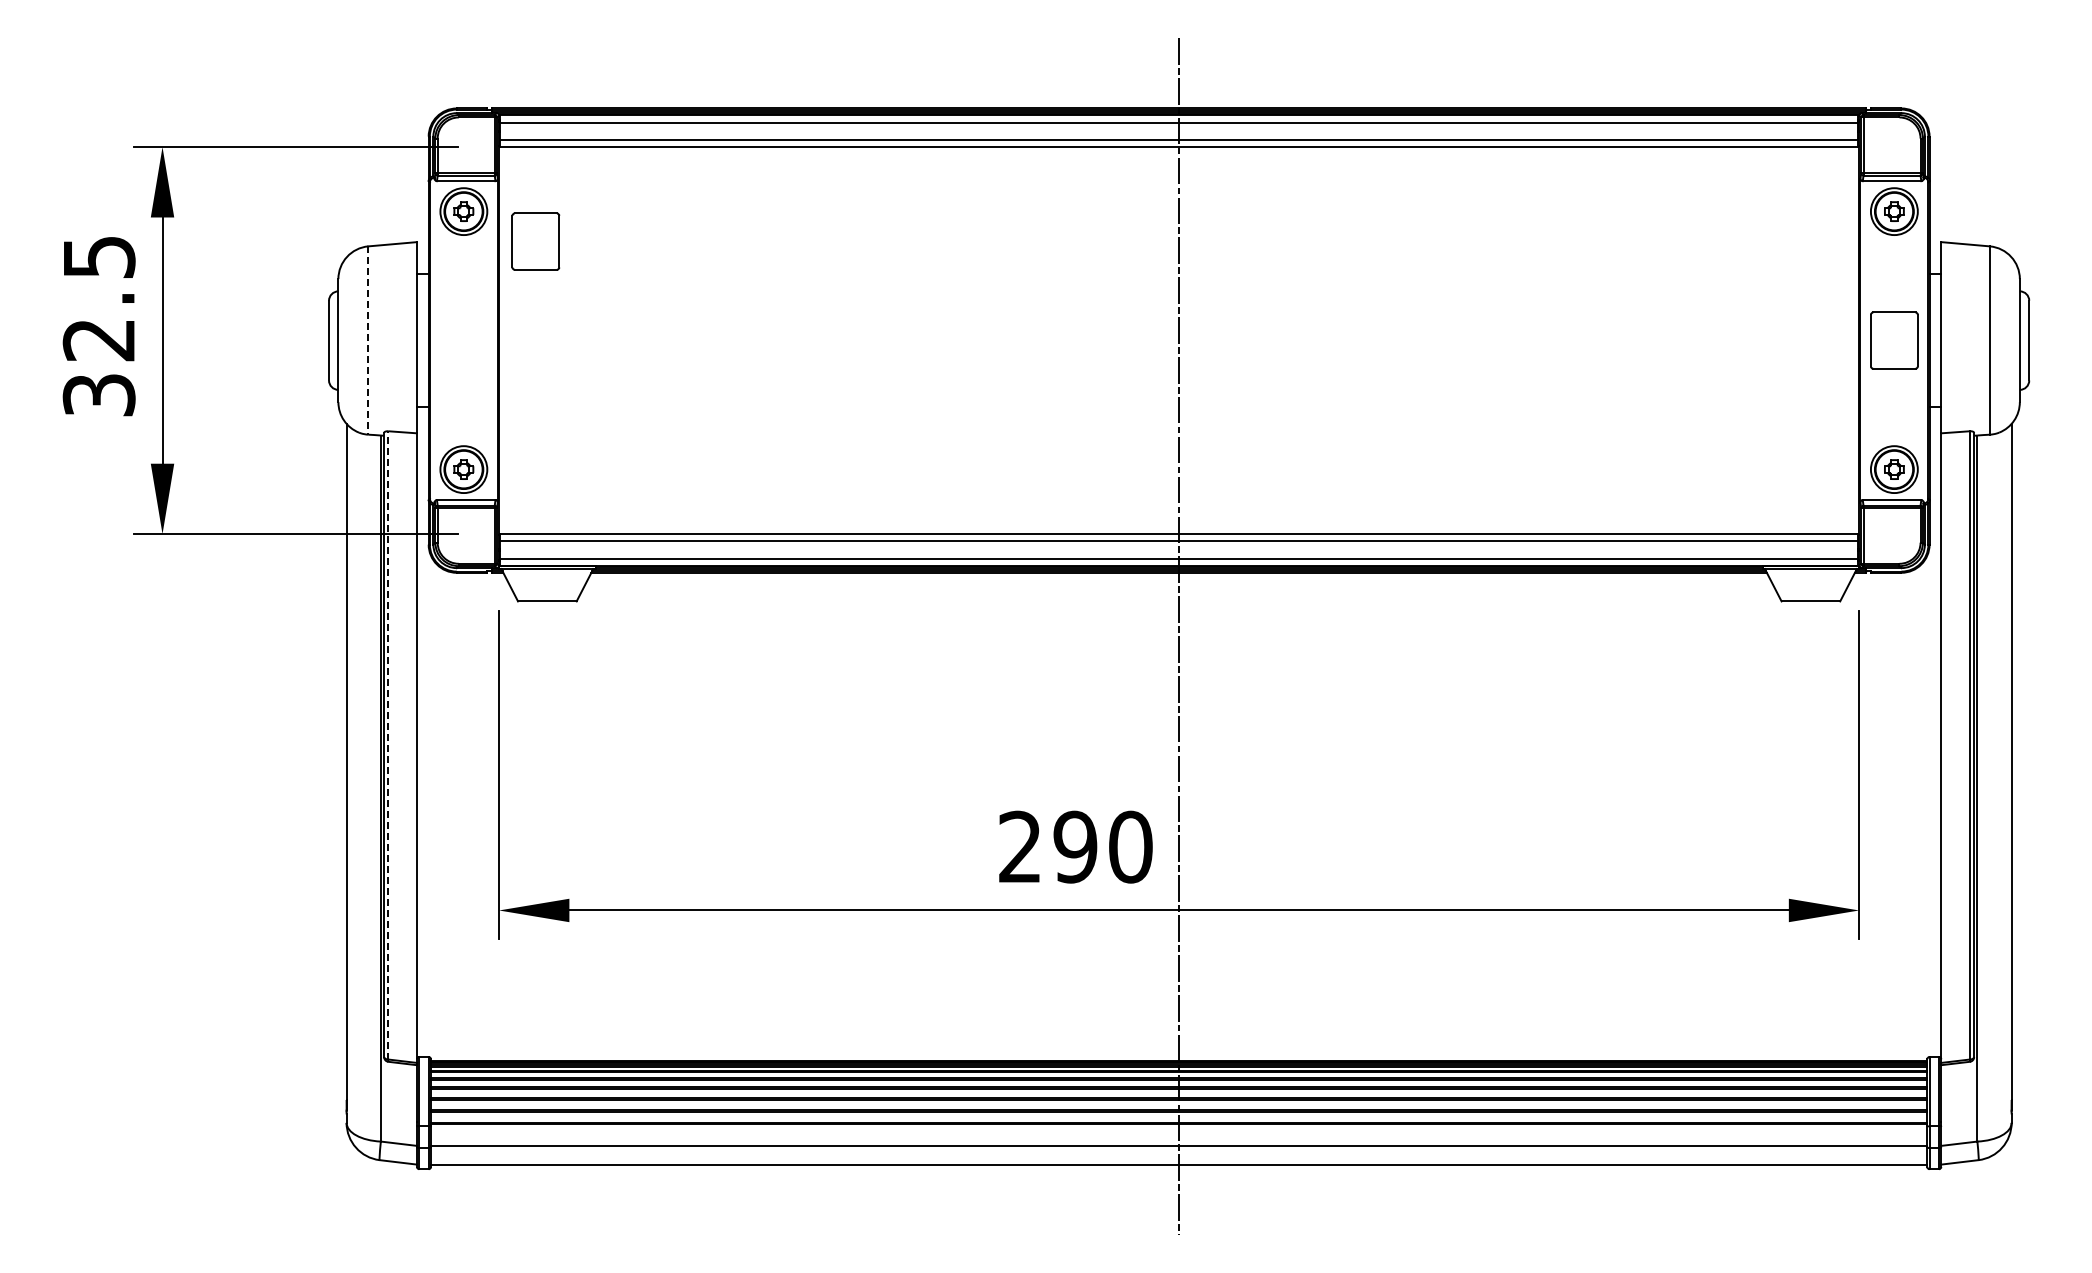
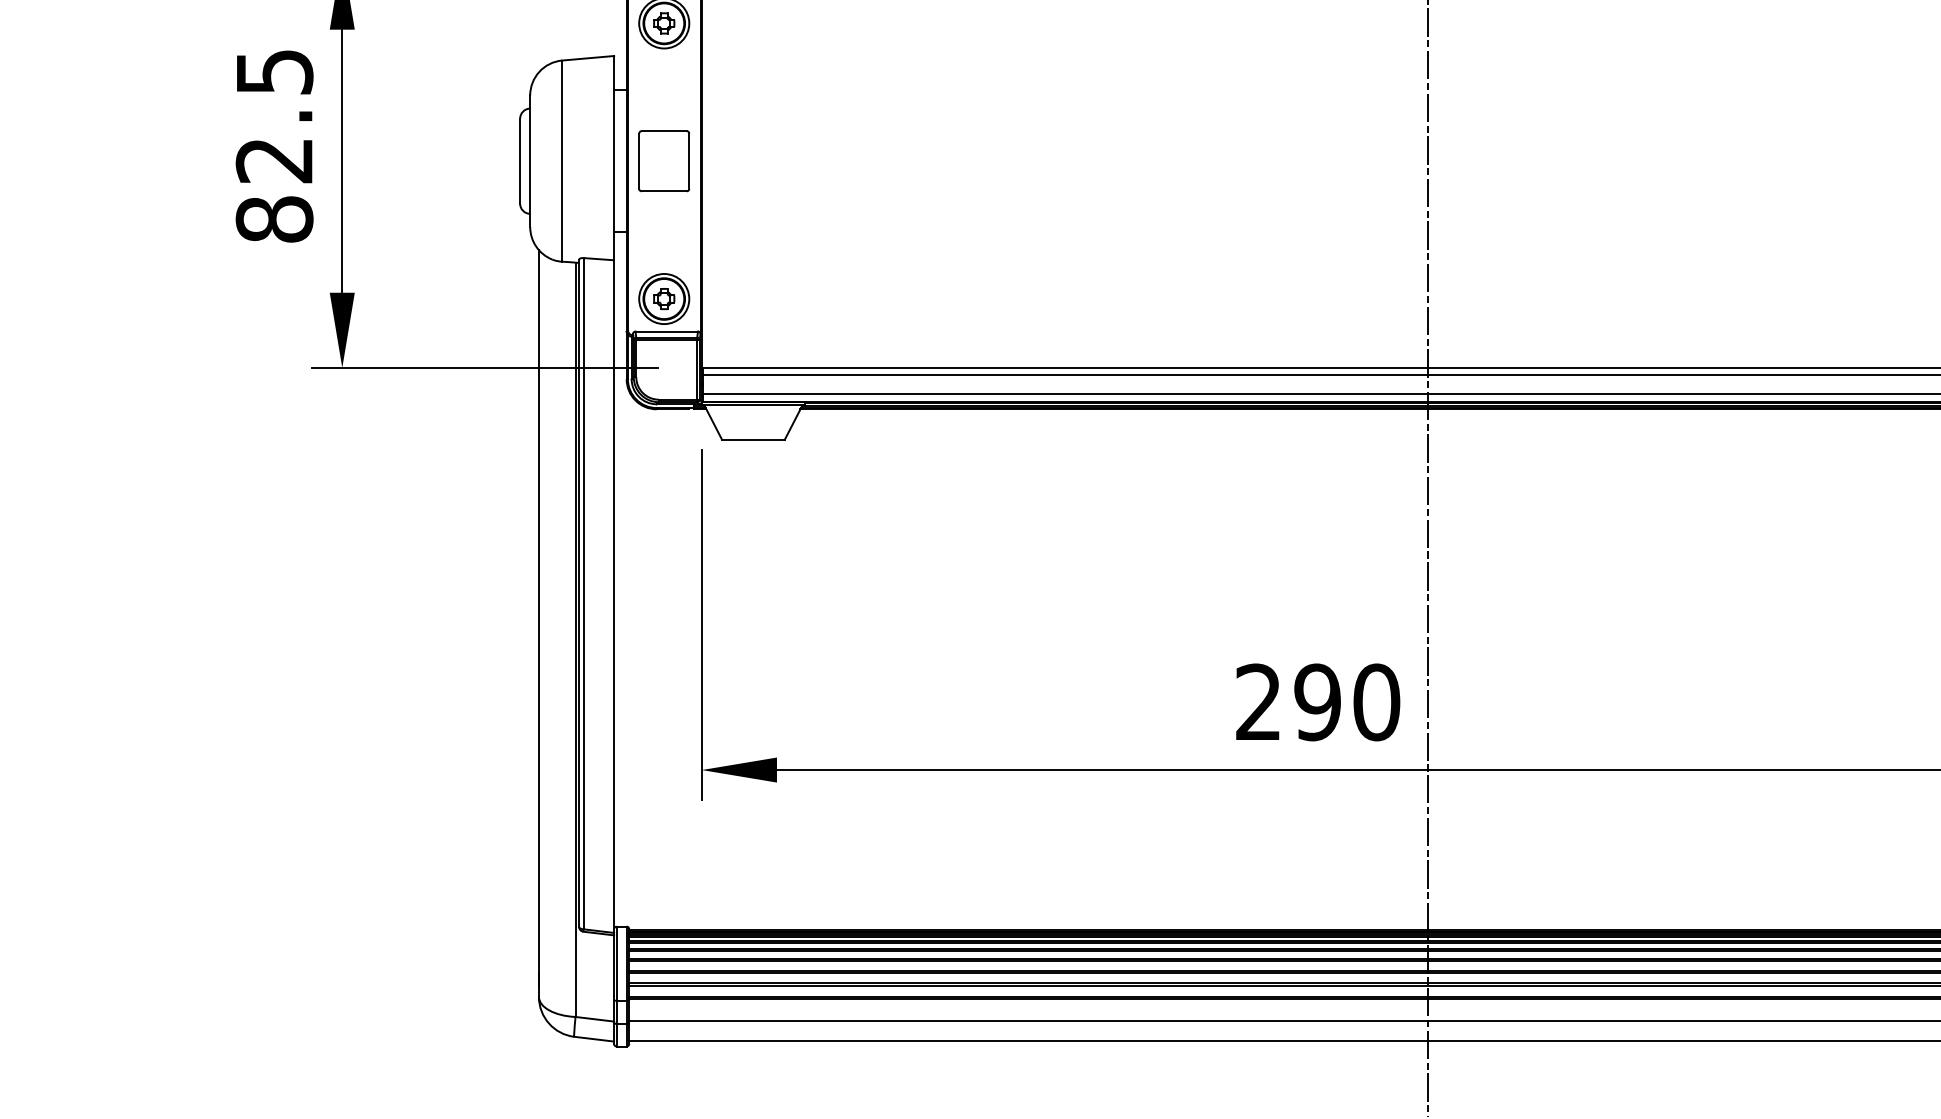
part: (535, 241) -> (663, 161), moved
line: (368, 341) -> (562, 162), dashed -> solid
text: (98, 394) -> (273, 218), 32.5 -> 82.5
line: (388, 744) -> (583, 592), dashed -> solid

